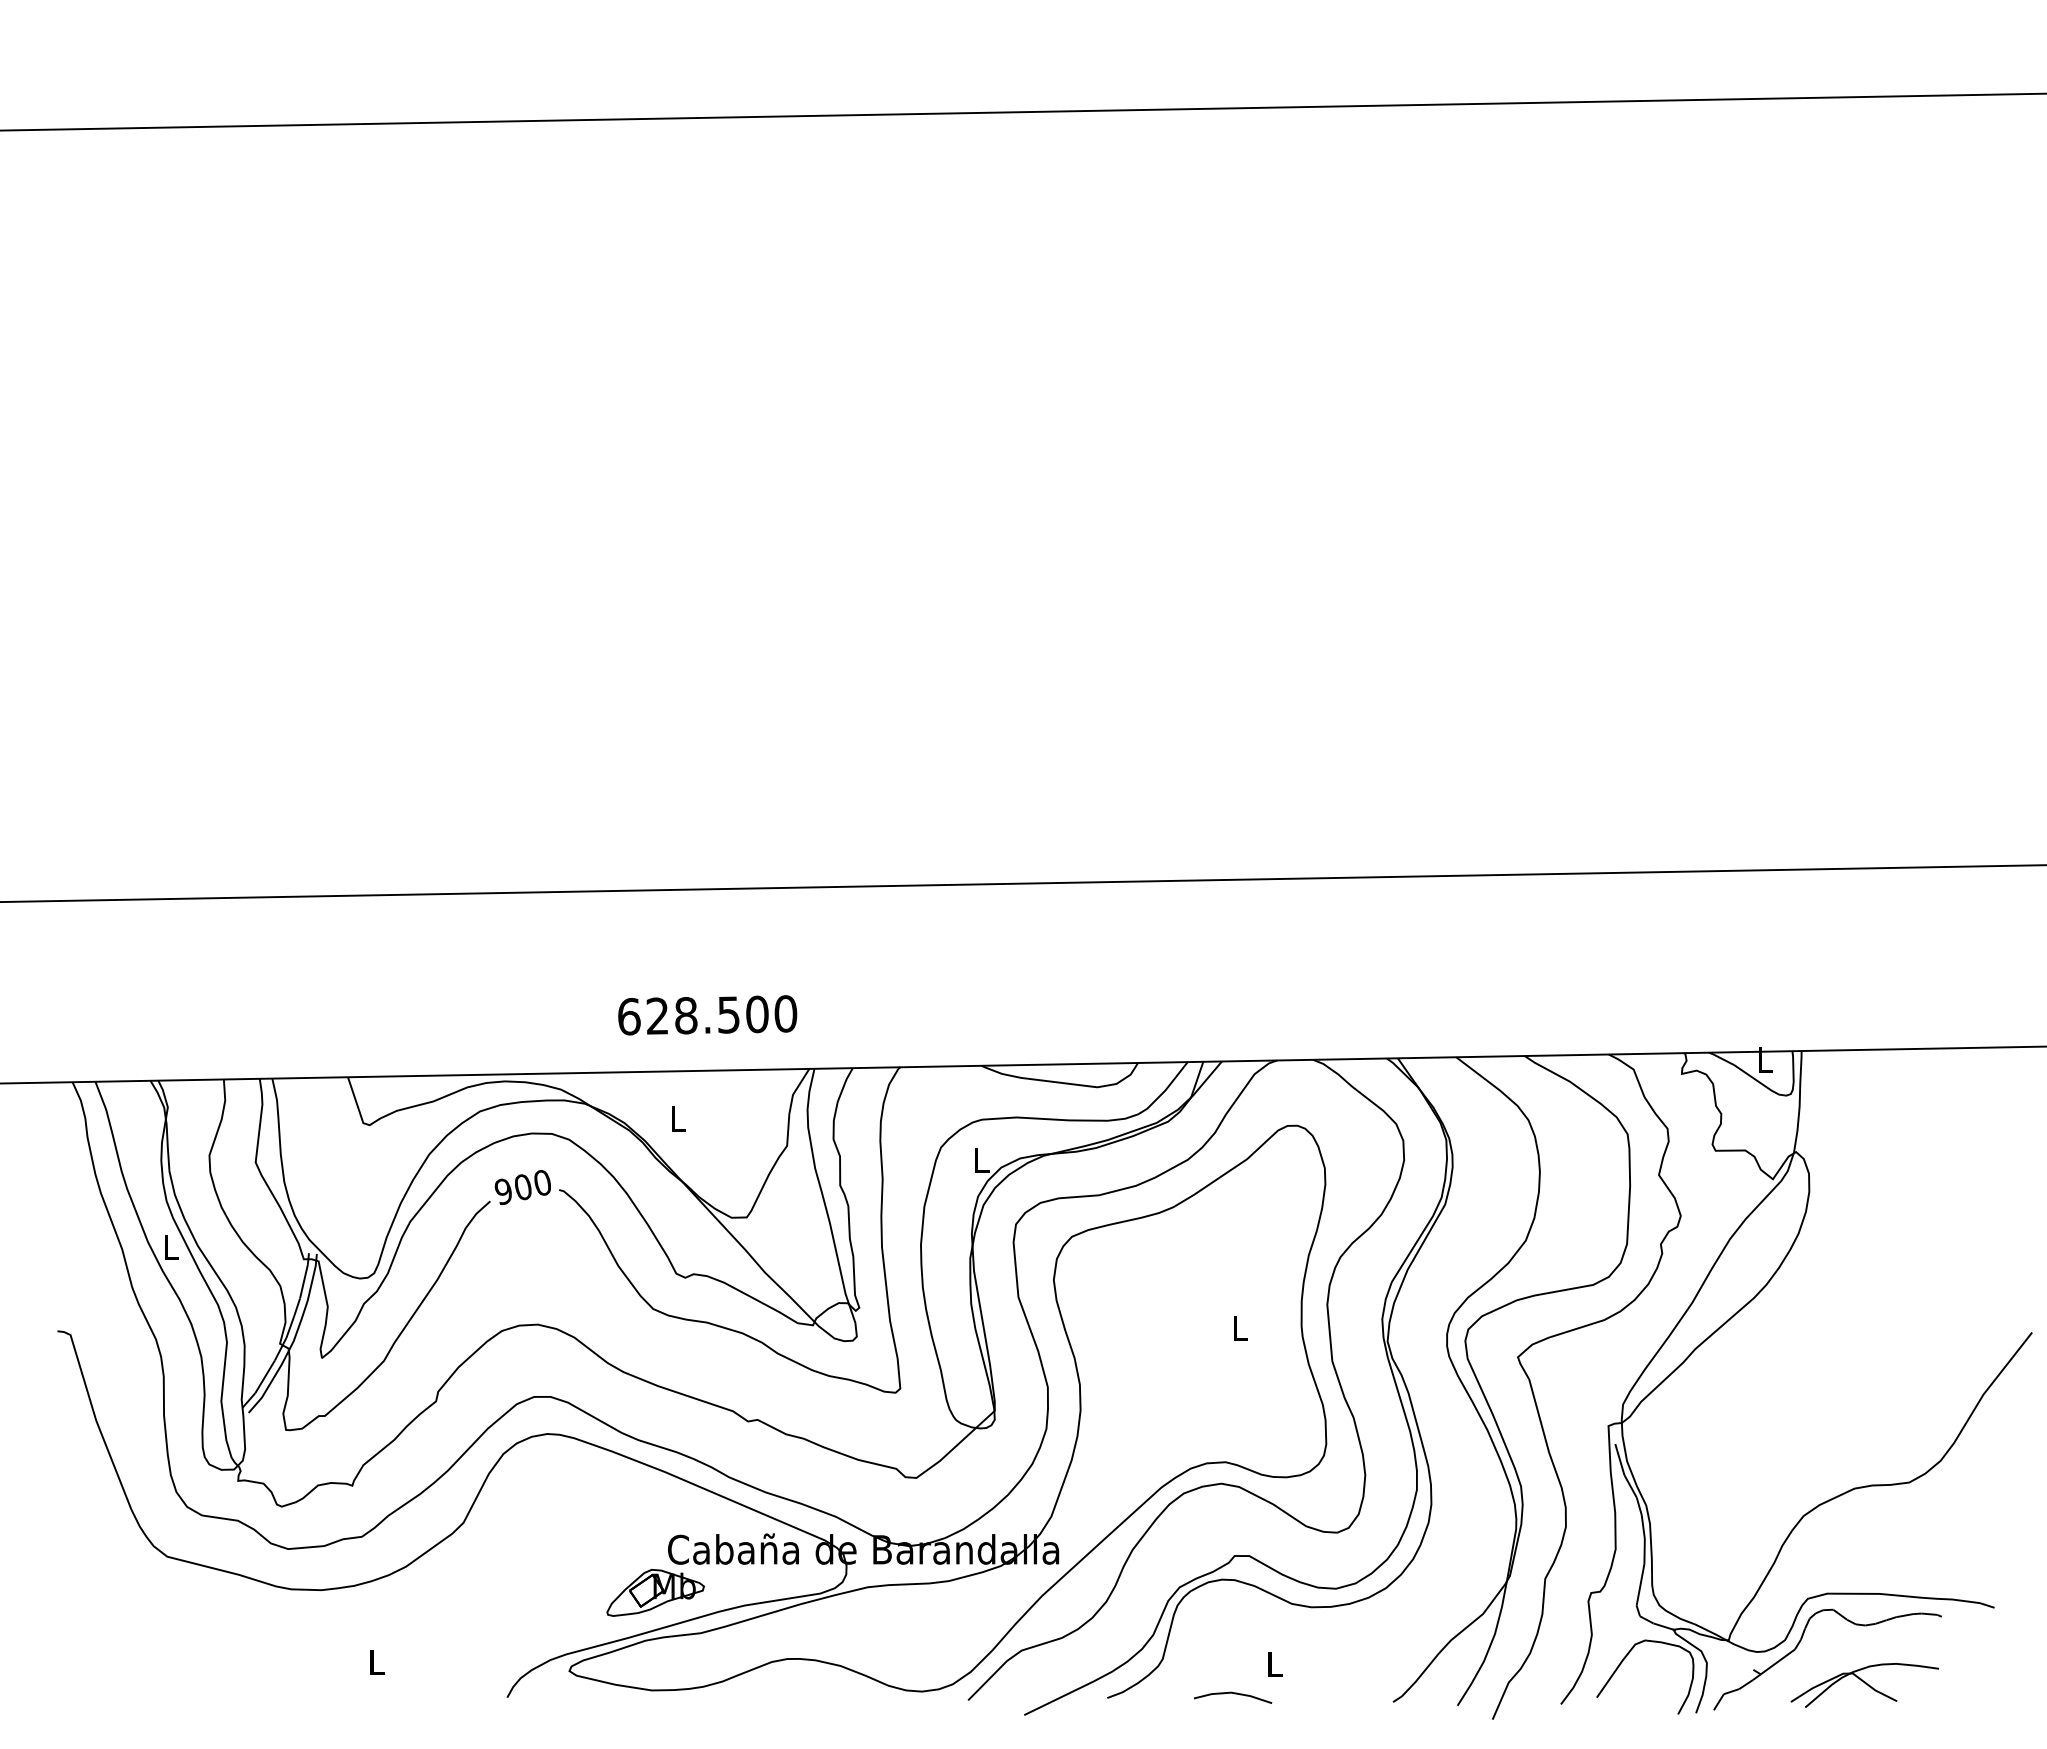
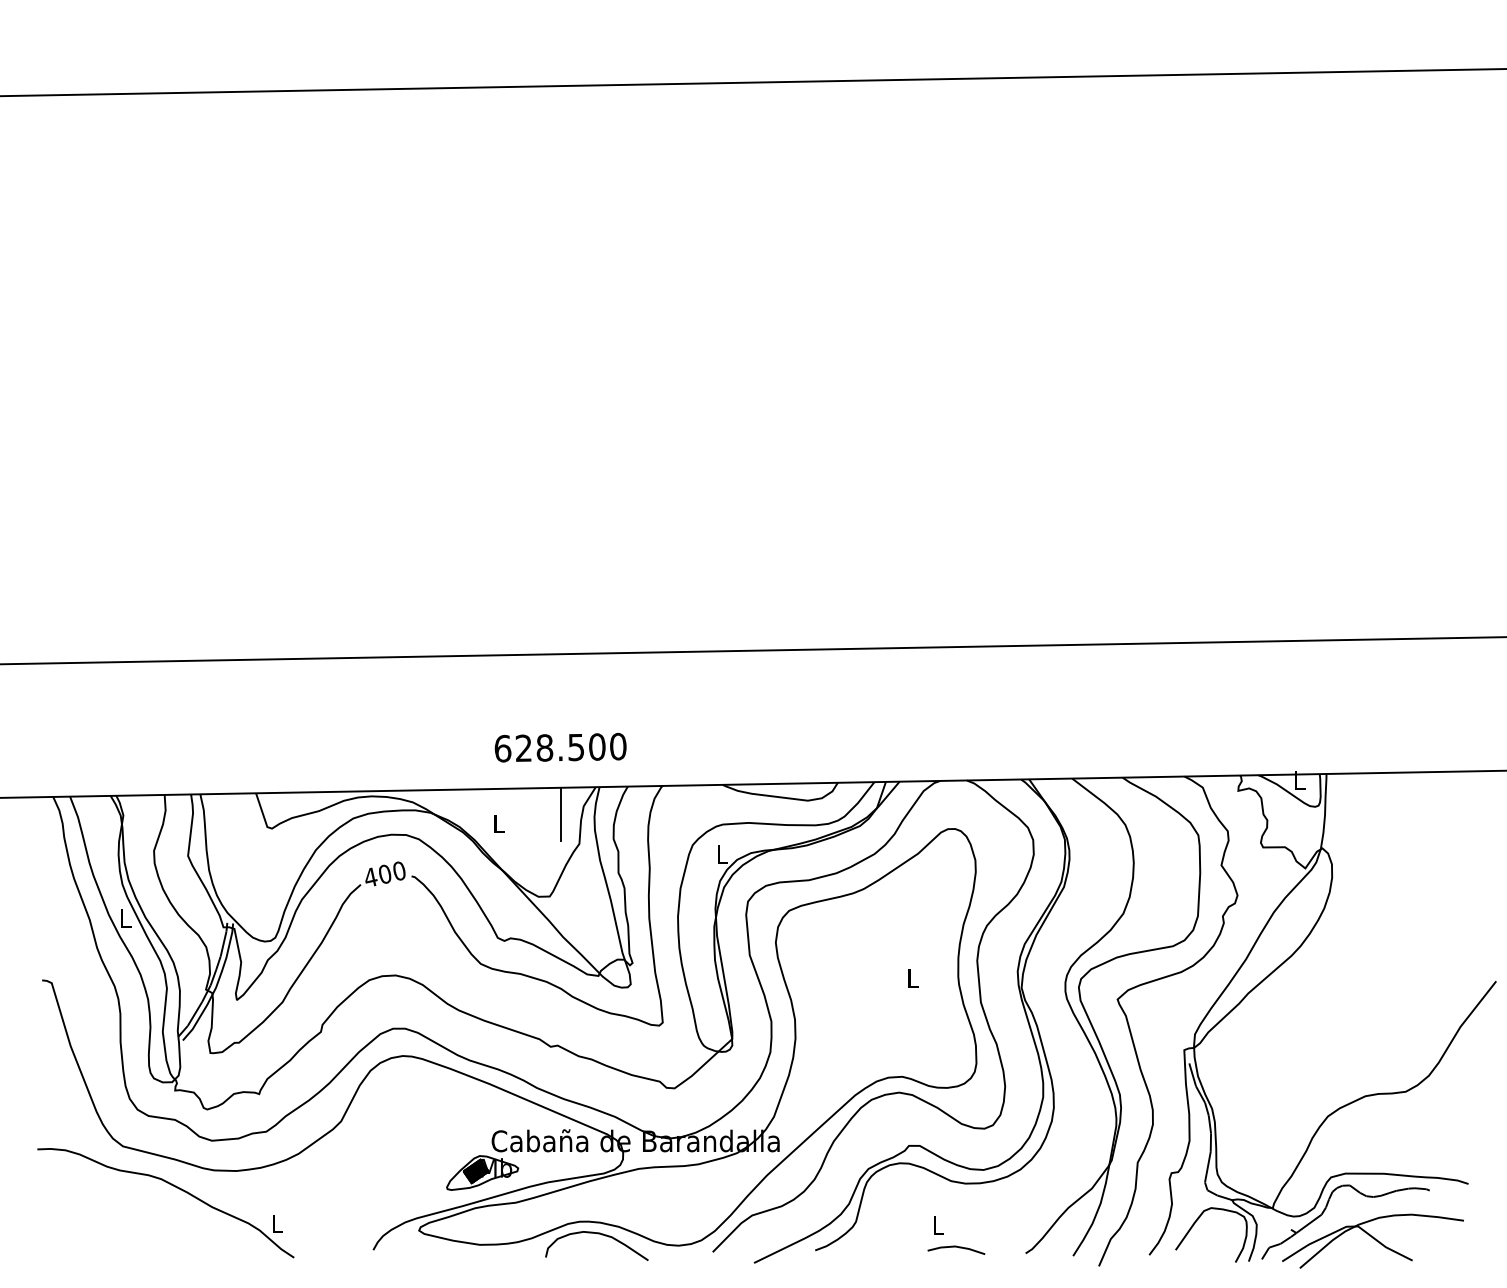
text: (707, 1015) -> (560, 747), moved
line: (762, 1105) -> (561, 814), added
text: (503, 1191) -> (370, 877), 900 -> 400
fill: (646, 1590) -> (475, 1171), added
curve: (236, 1611) -> (173, 1186), added
curve: (815, 1676) -> (600, 1234), added
part: (1864, 1685) -> (1372, 1241), size x1.67
line: (1234, 1694) -> (957, 1247), moved

